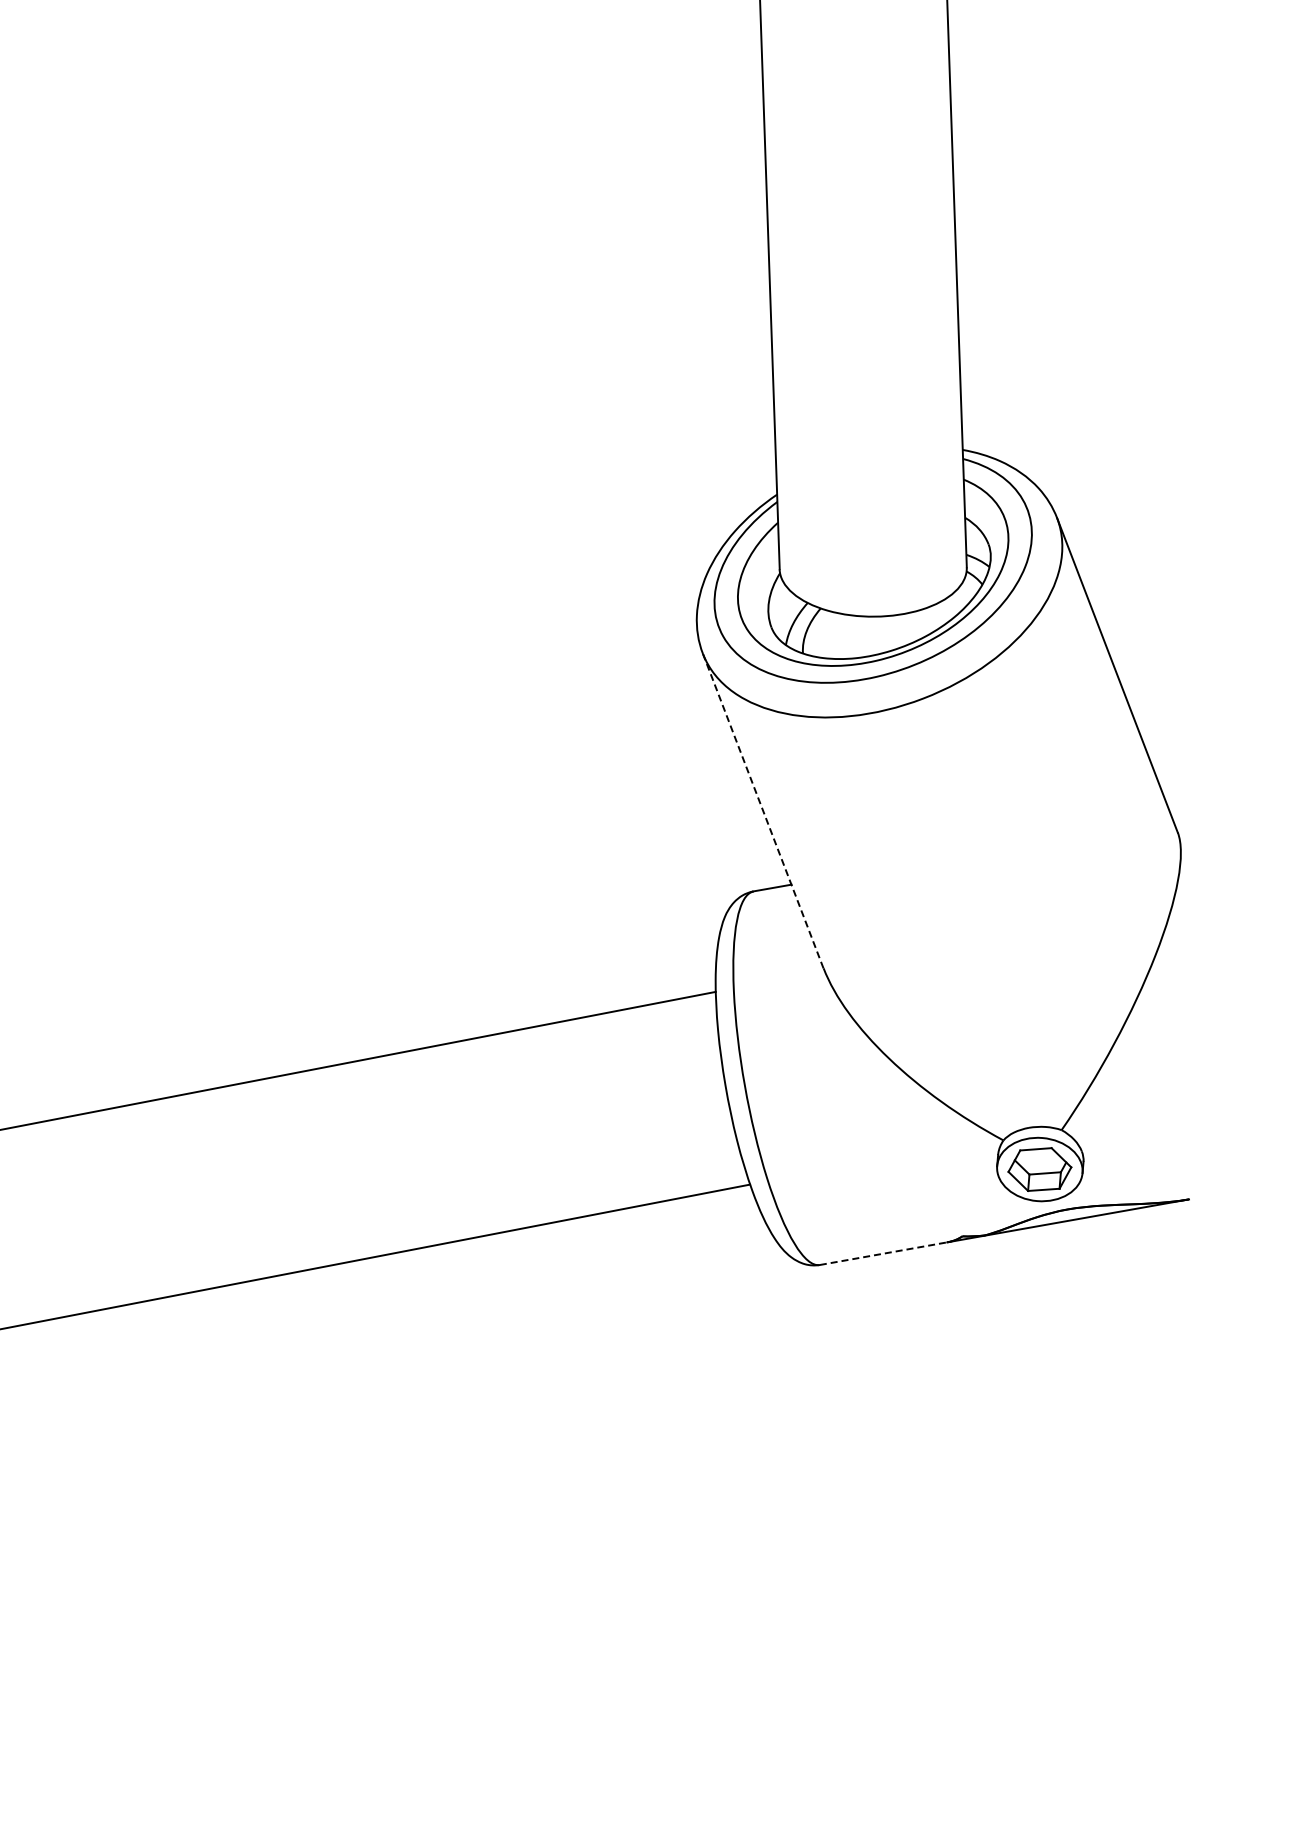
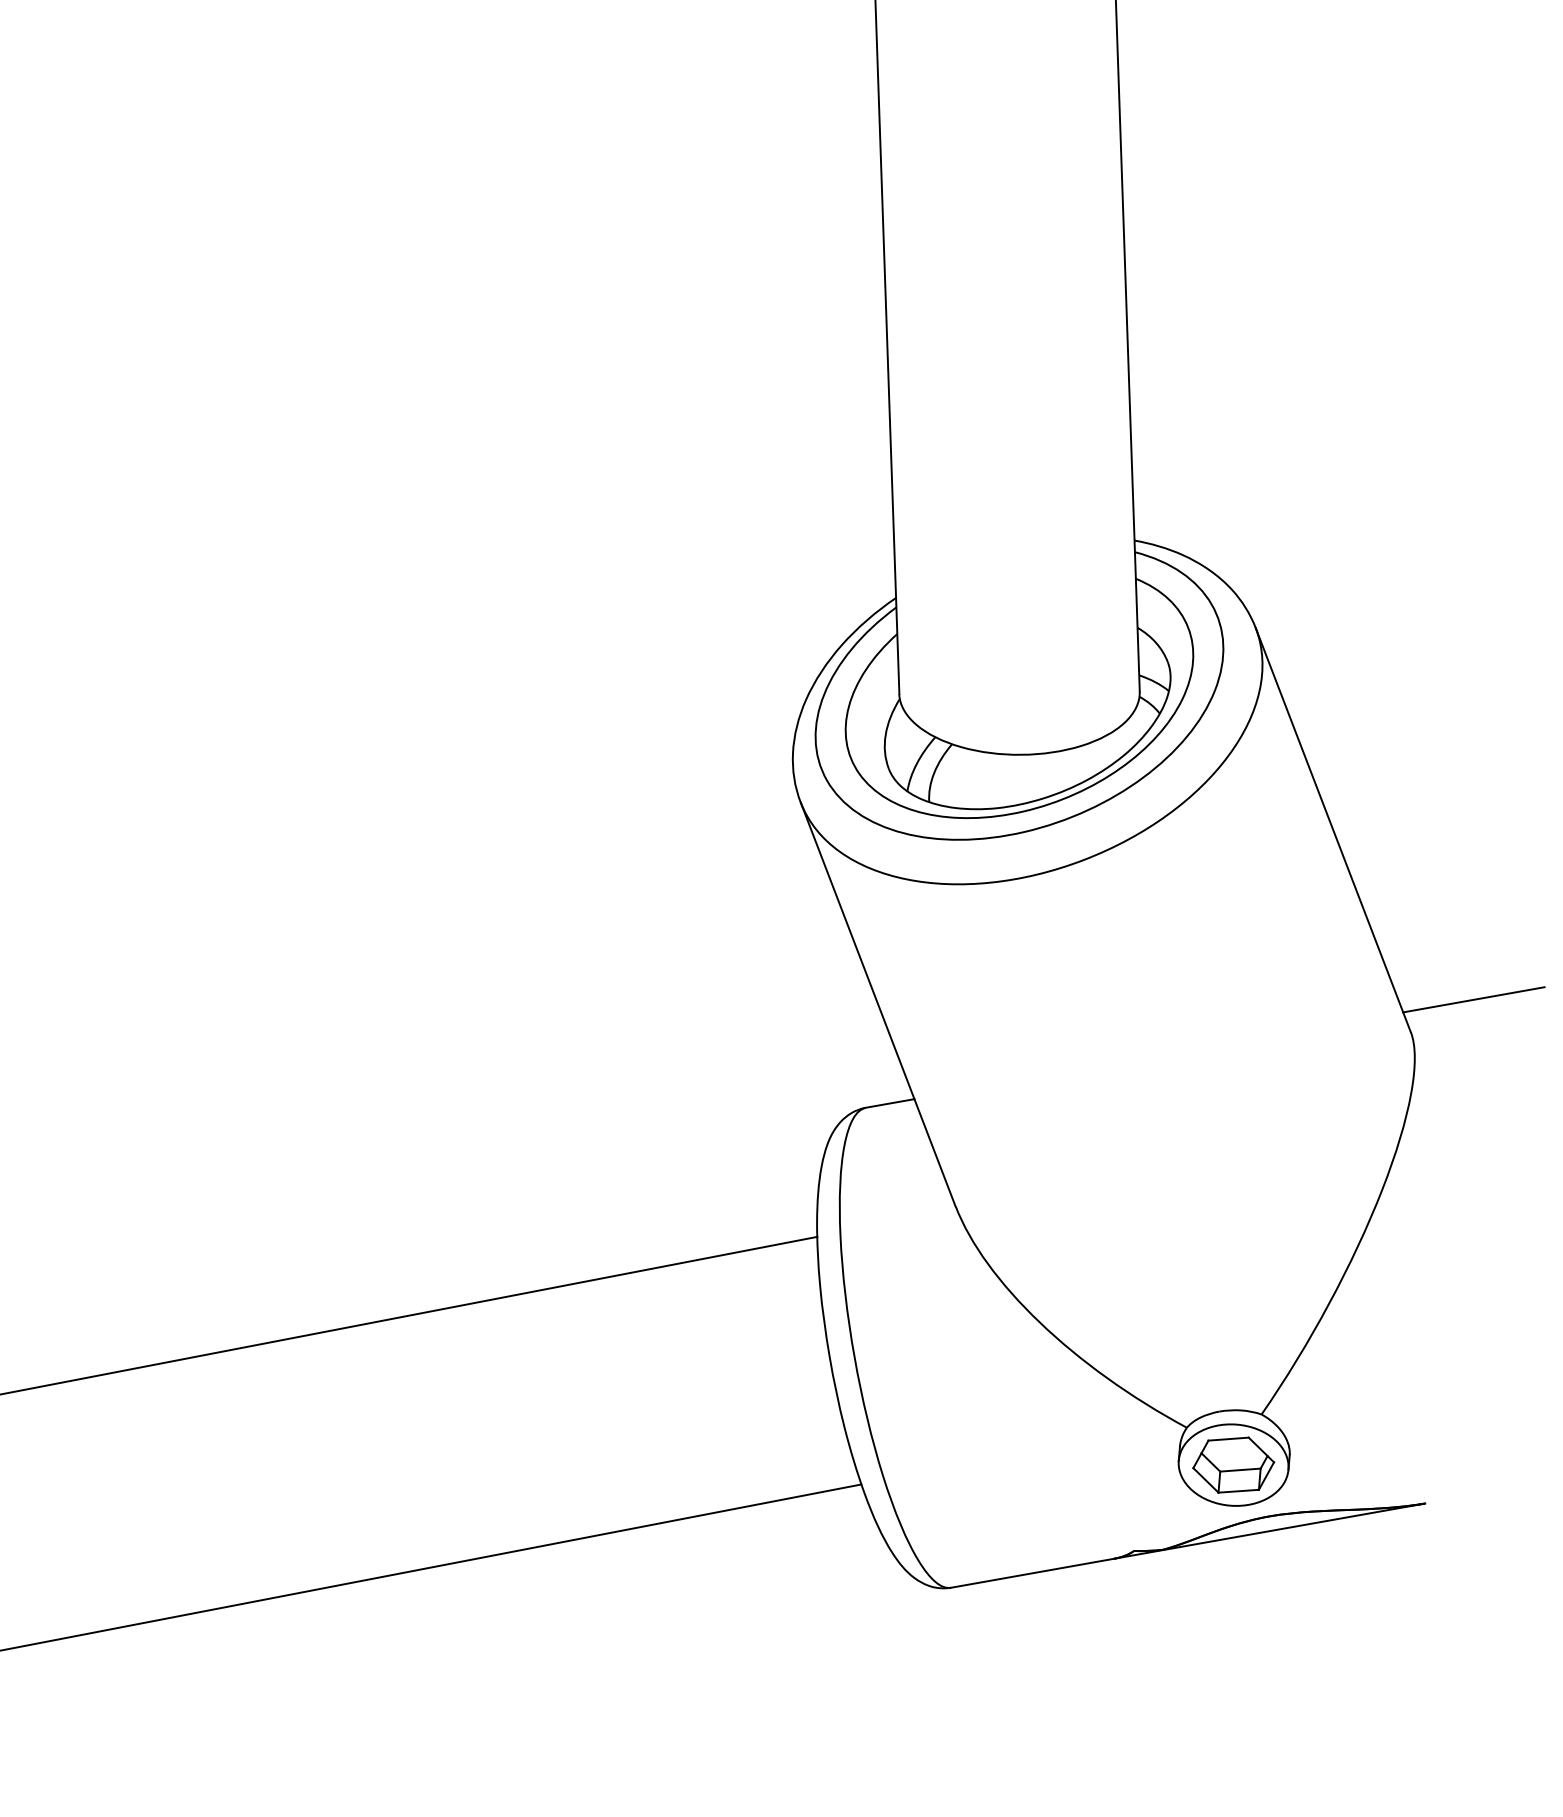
line: (1226, 807) -> (1473, 999), added
line: (763, 810) -> (878, 1003), dashed -> solid
line: (883, 1253) -> (1032, 1572), dashed -> solid

